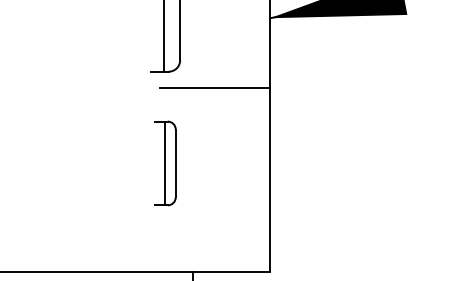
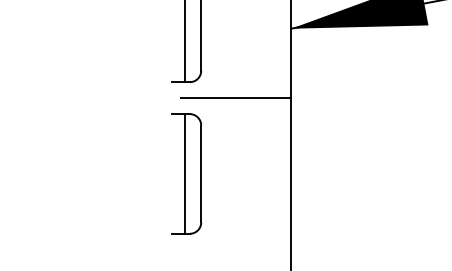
part: (165, 163) -> (186, 174), size x1.43

